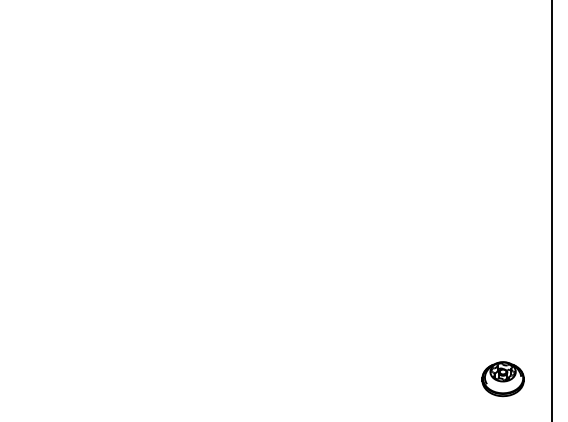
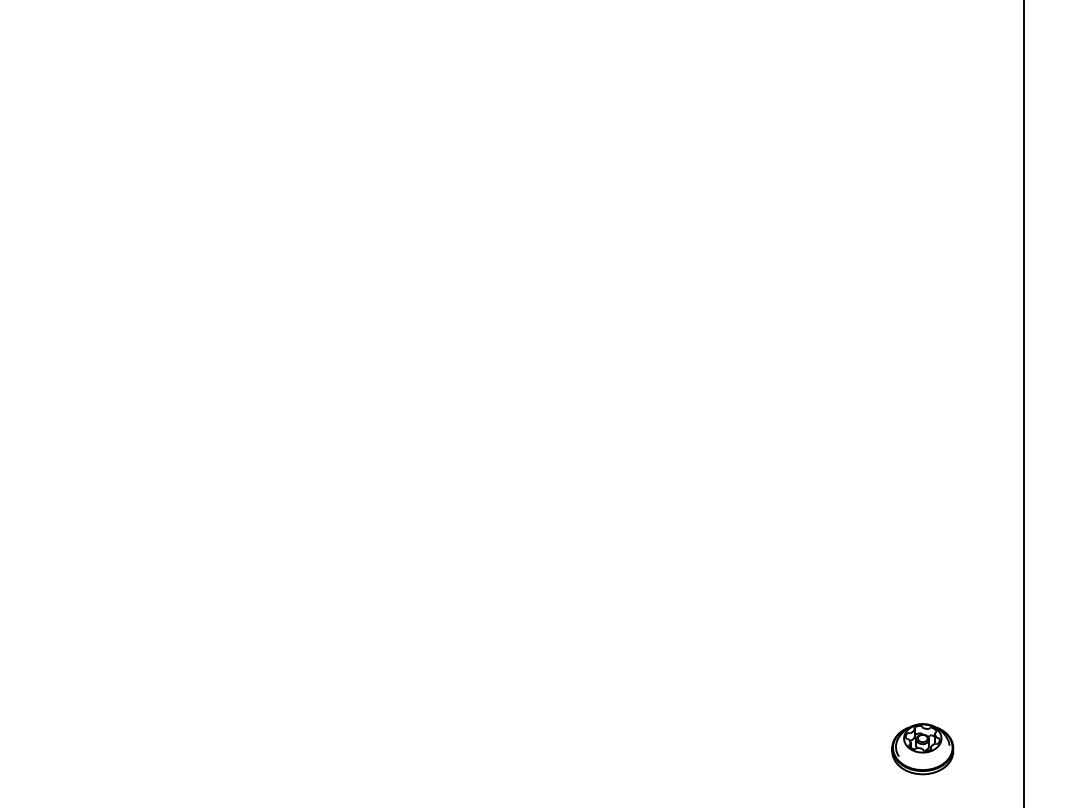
part: (502, 379) -> (921, 749), size x0.71

